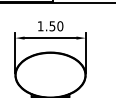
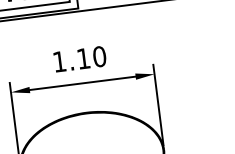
text: (52, 26) -> (83, 59), 1.50 -> 1.10

